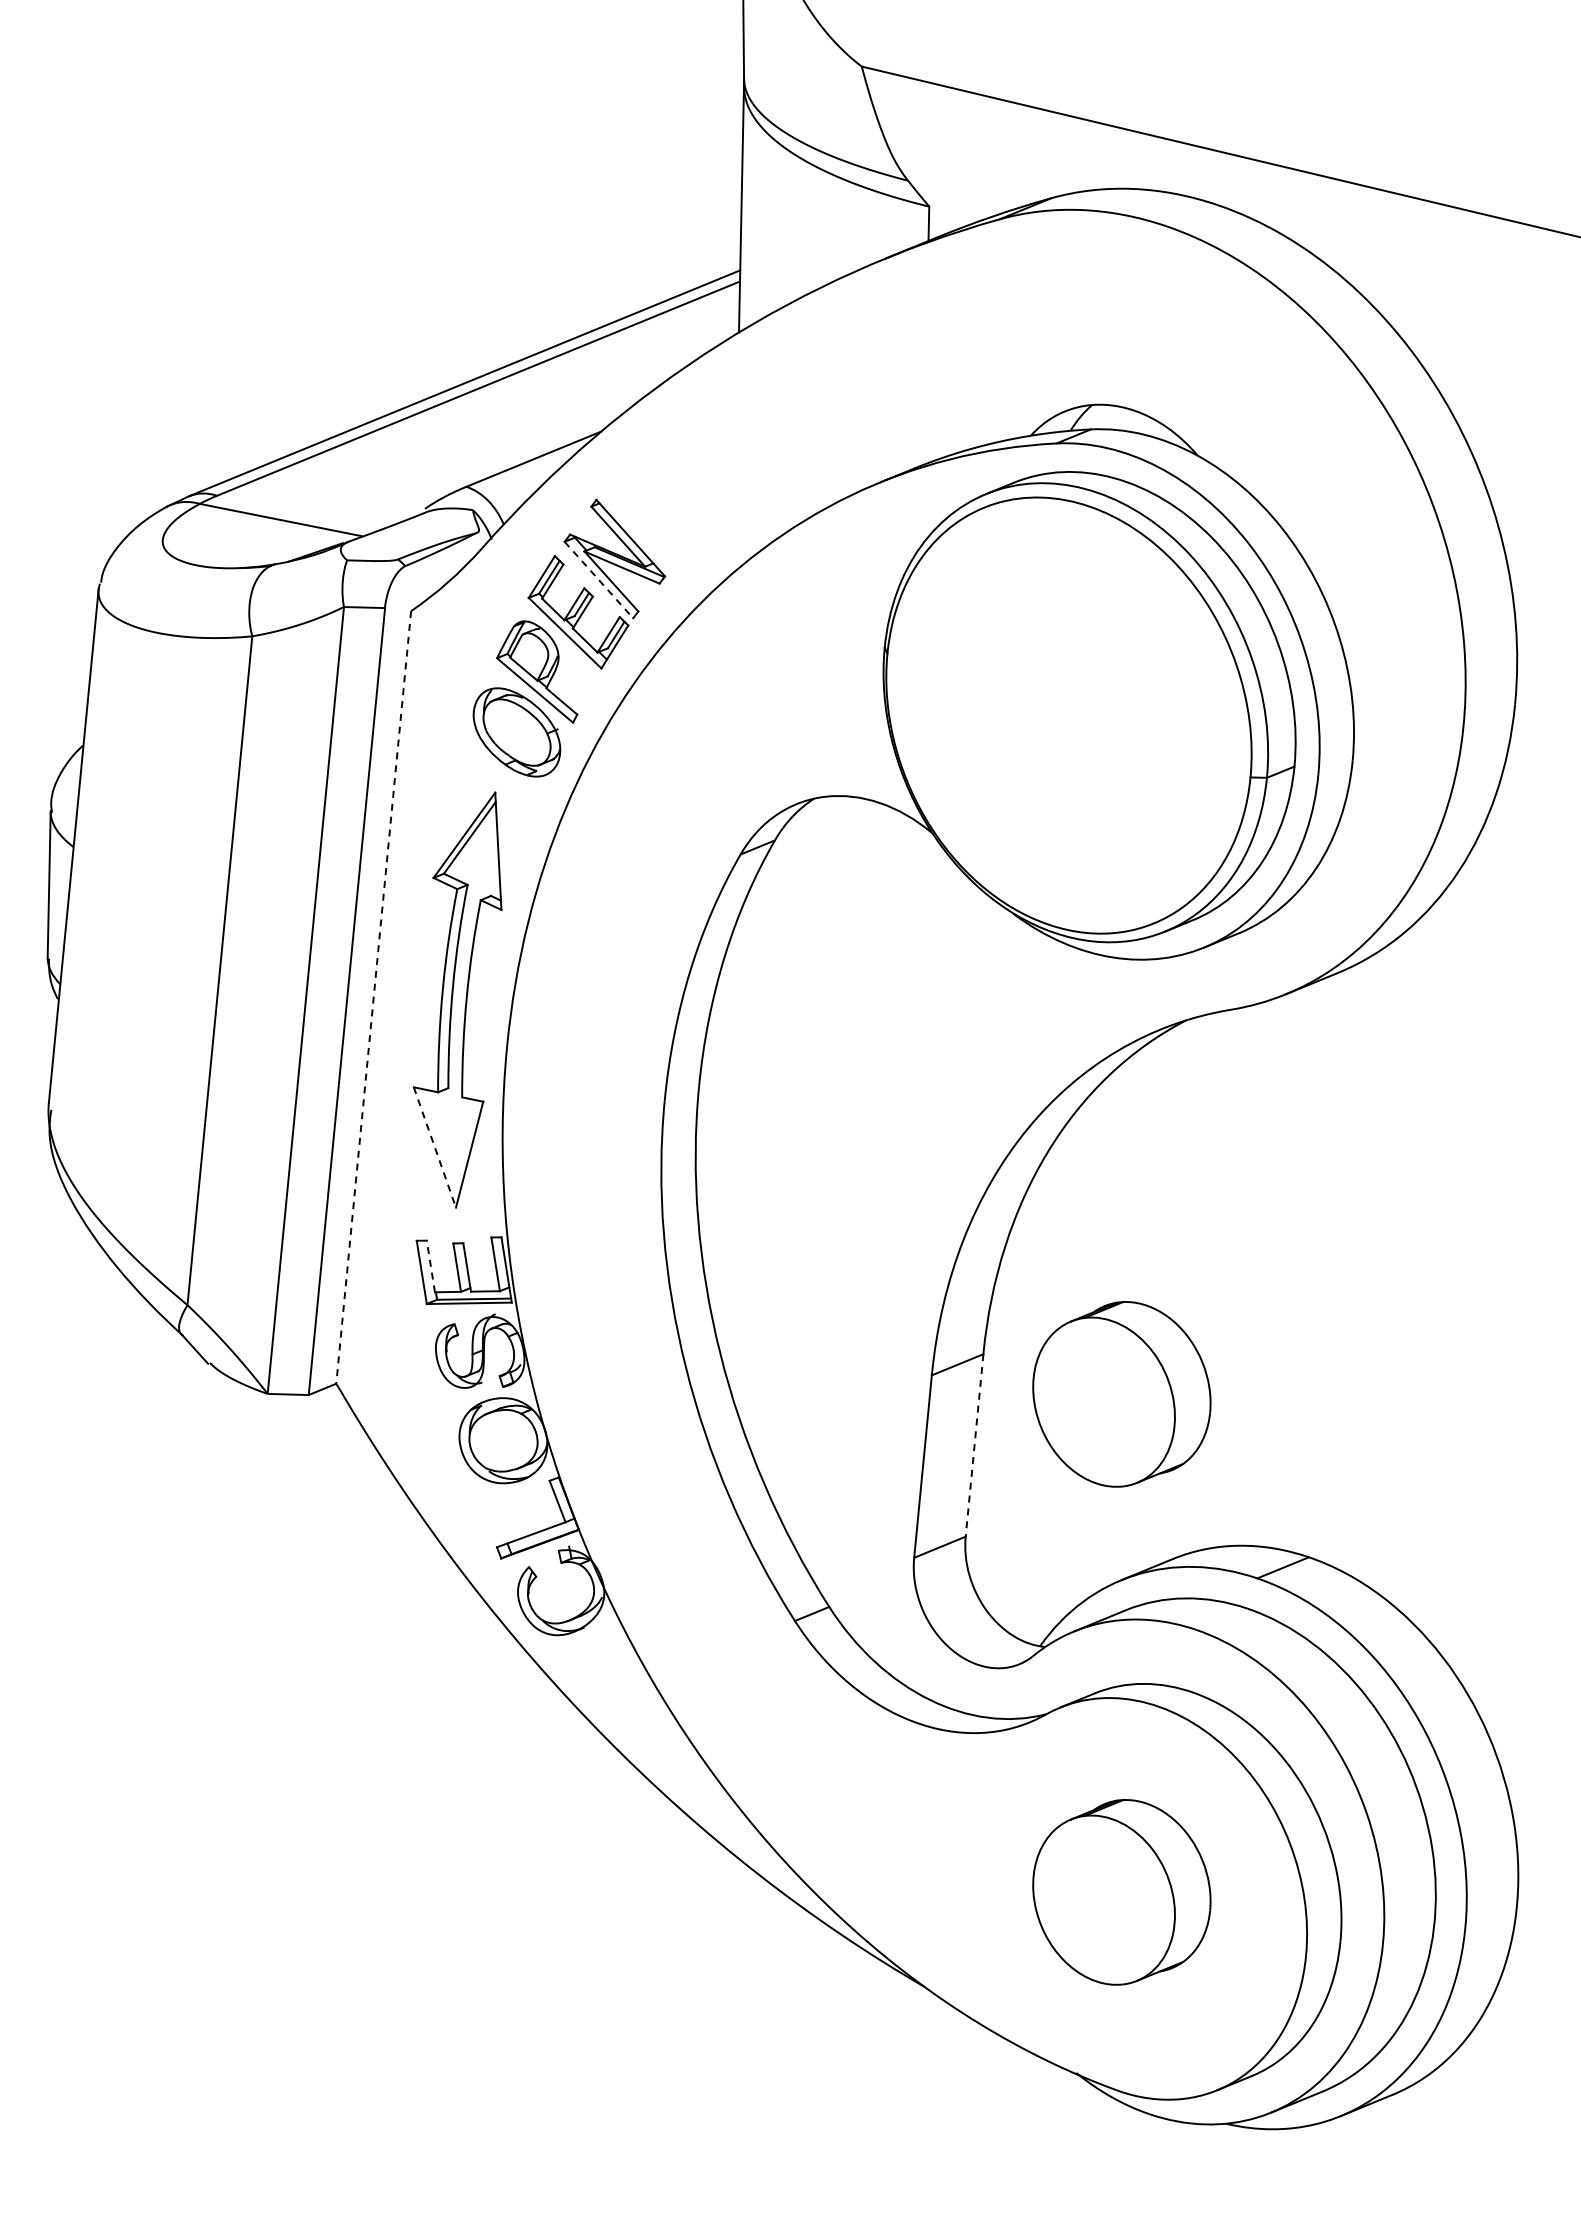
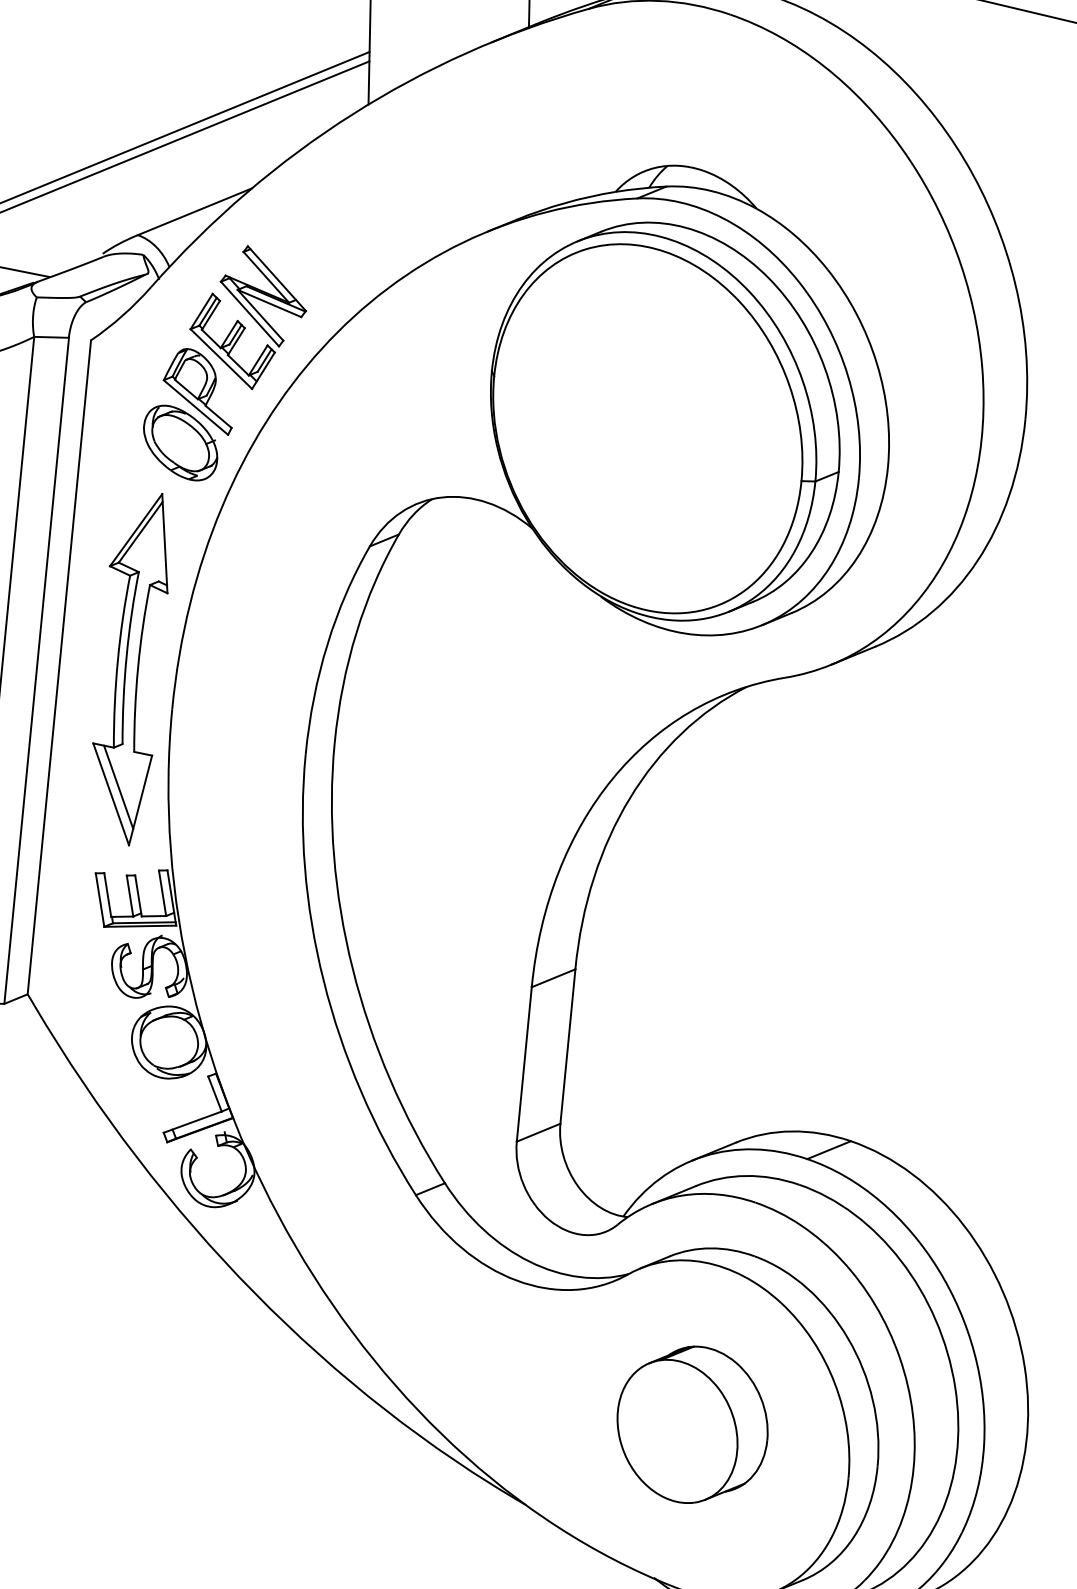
line: (599, 580) -> (250, 314), dashed -> solid
line: (373, 997) -> (59, 667), dashed -> solid
line: (443, 1138) -> (118, 786), added
line: (434, 1147) -> (110, 794), dashed -> solid
line: (430, 1265) -> (107, 894), dashed -> solid
part: (1121, 1394) -> (692, 1003), removed
line: (974, 1445) -> (567, 1046), dashed -> solid

